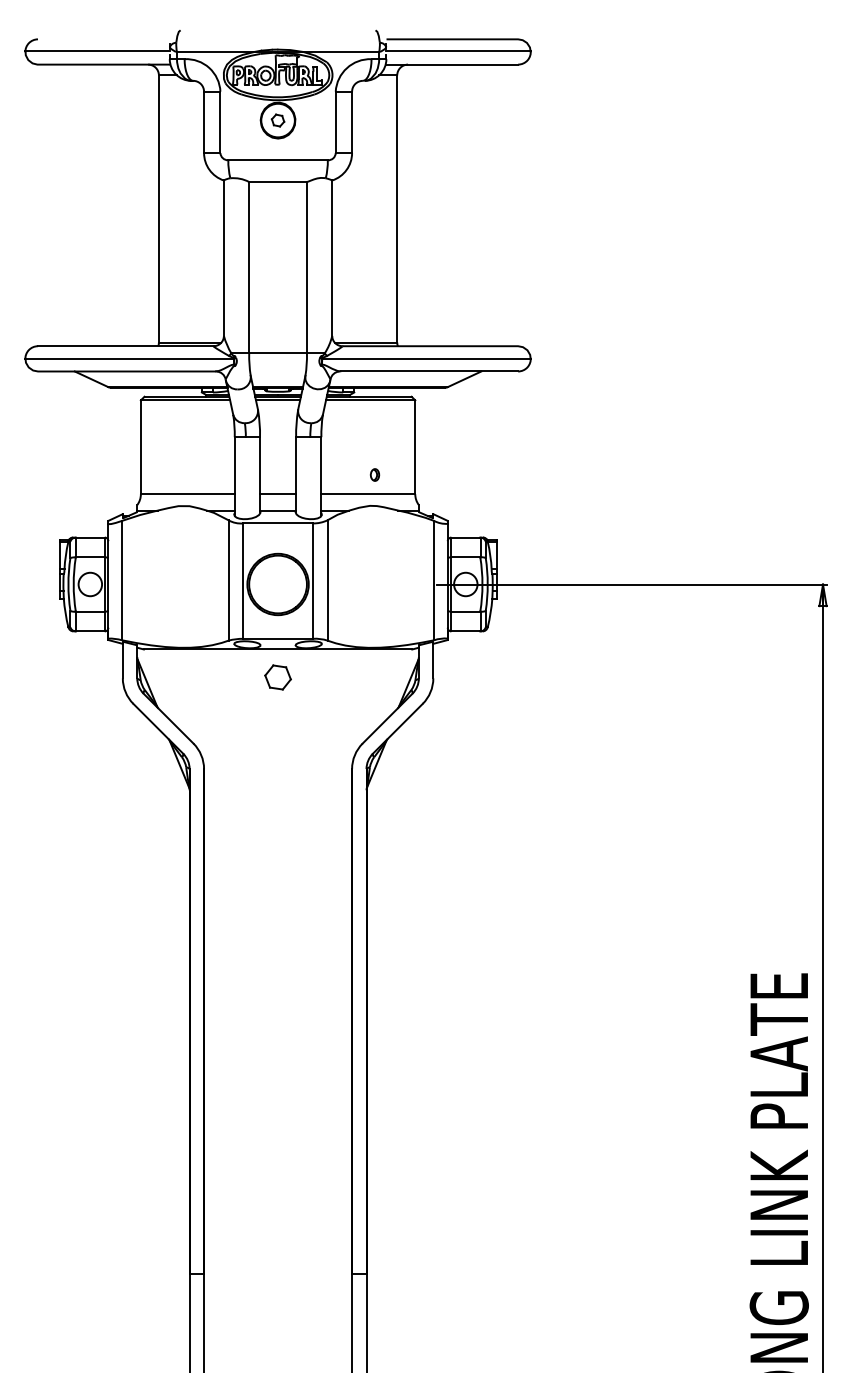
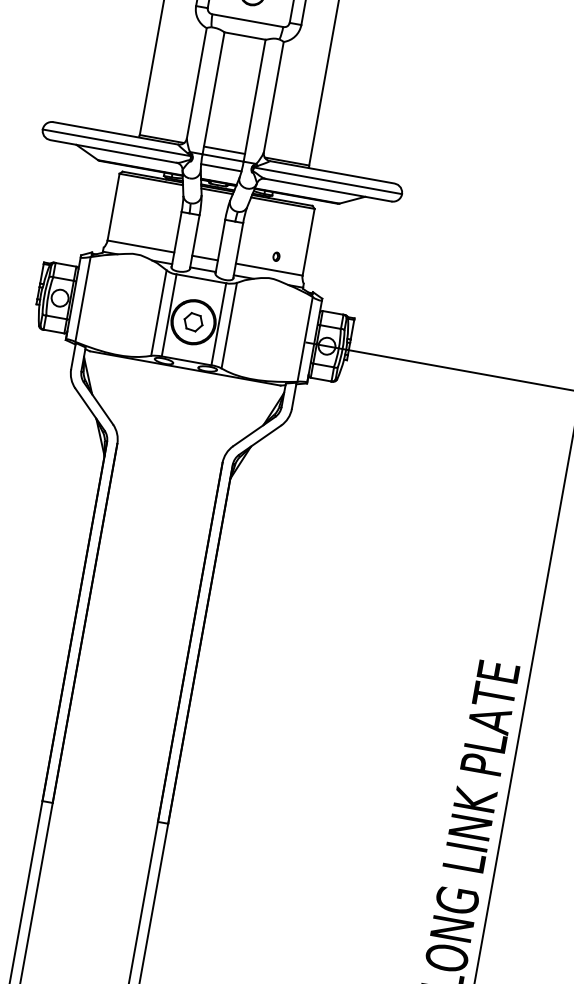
line: (277, 342) -> (224, 150), added
line: (277, 367) -> (220, 167), added
part: (277, 677) -> (193, 322), moved

